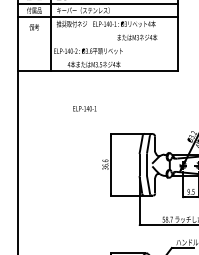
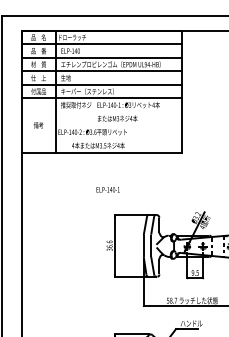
text: (34, 27) -> (38, 125), moved
text: (137, 37) -> (117, 118), moved
text: (84, 108) -> (107, 189), moved

